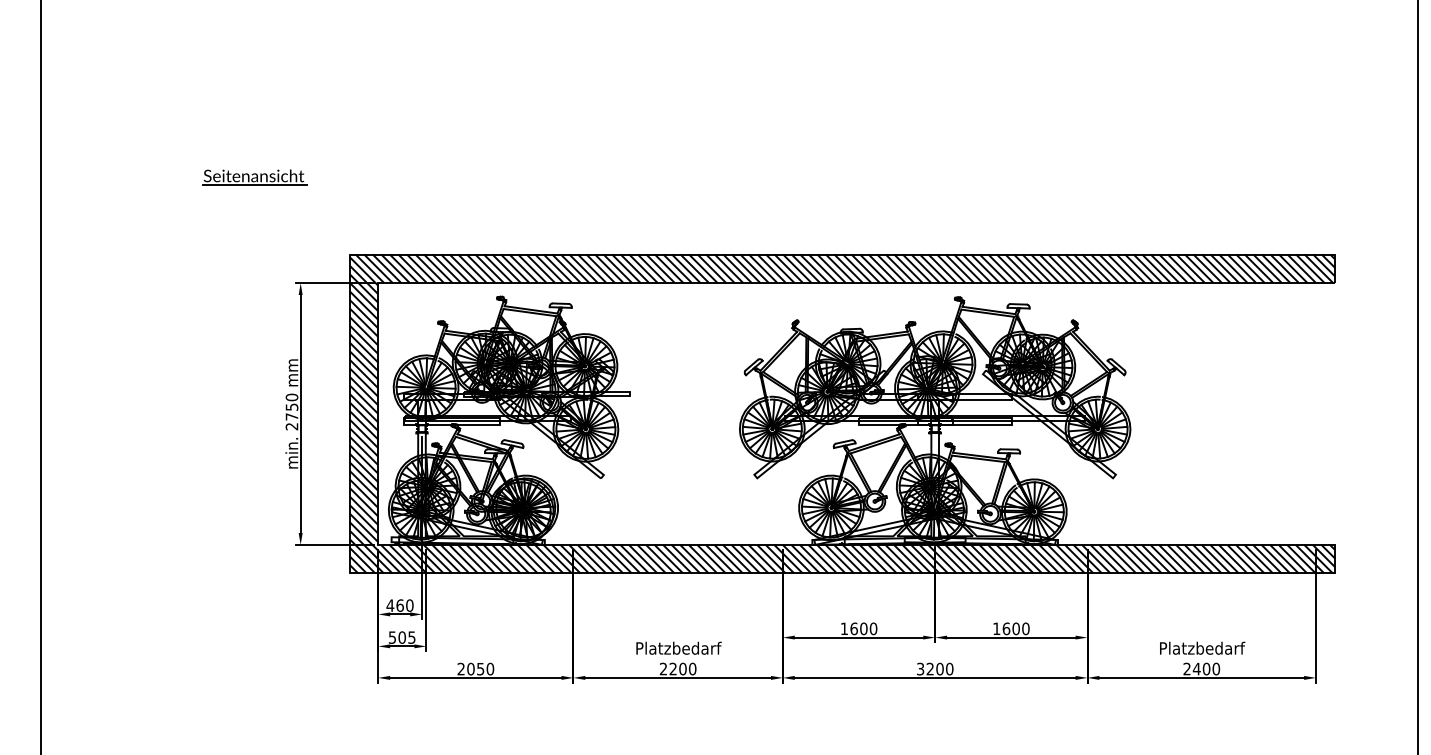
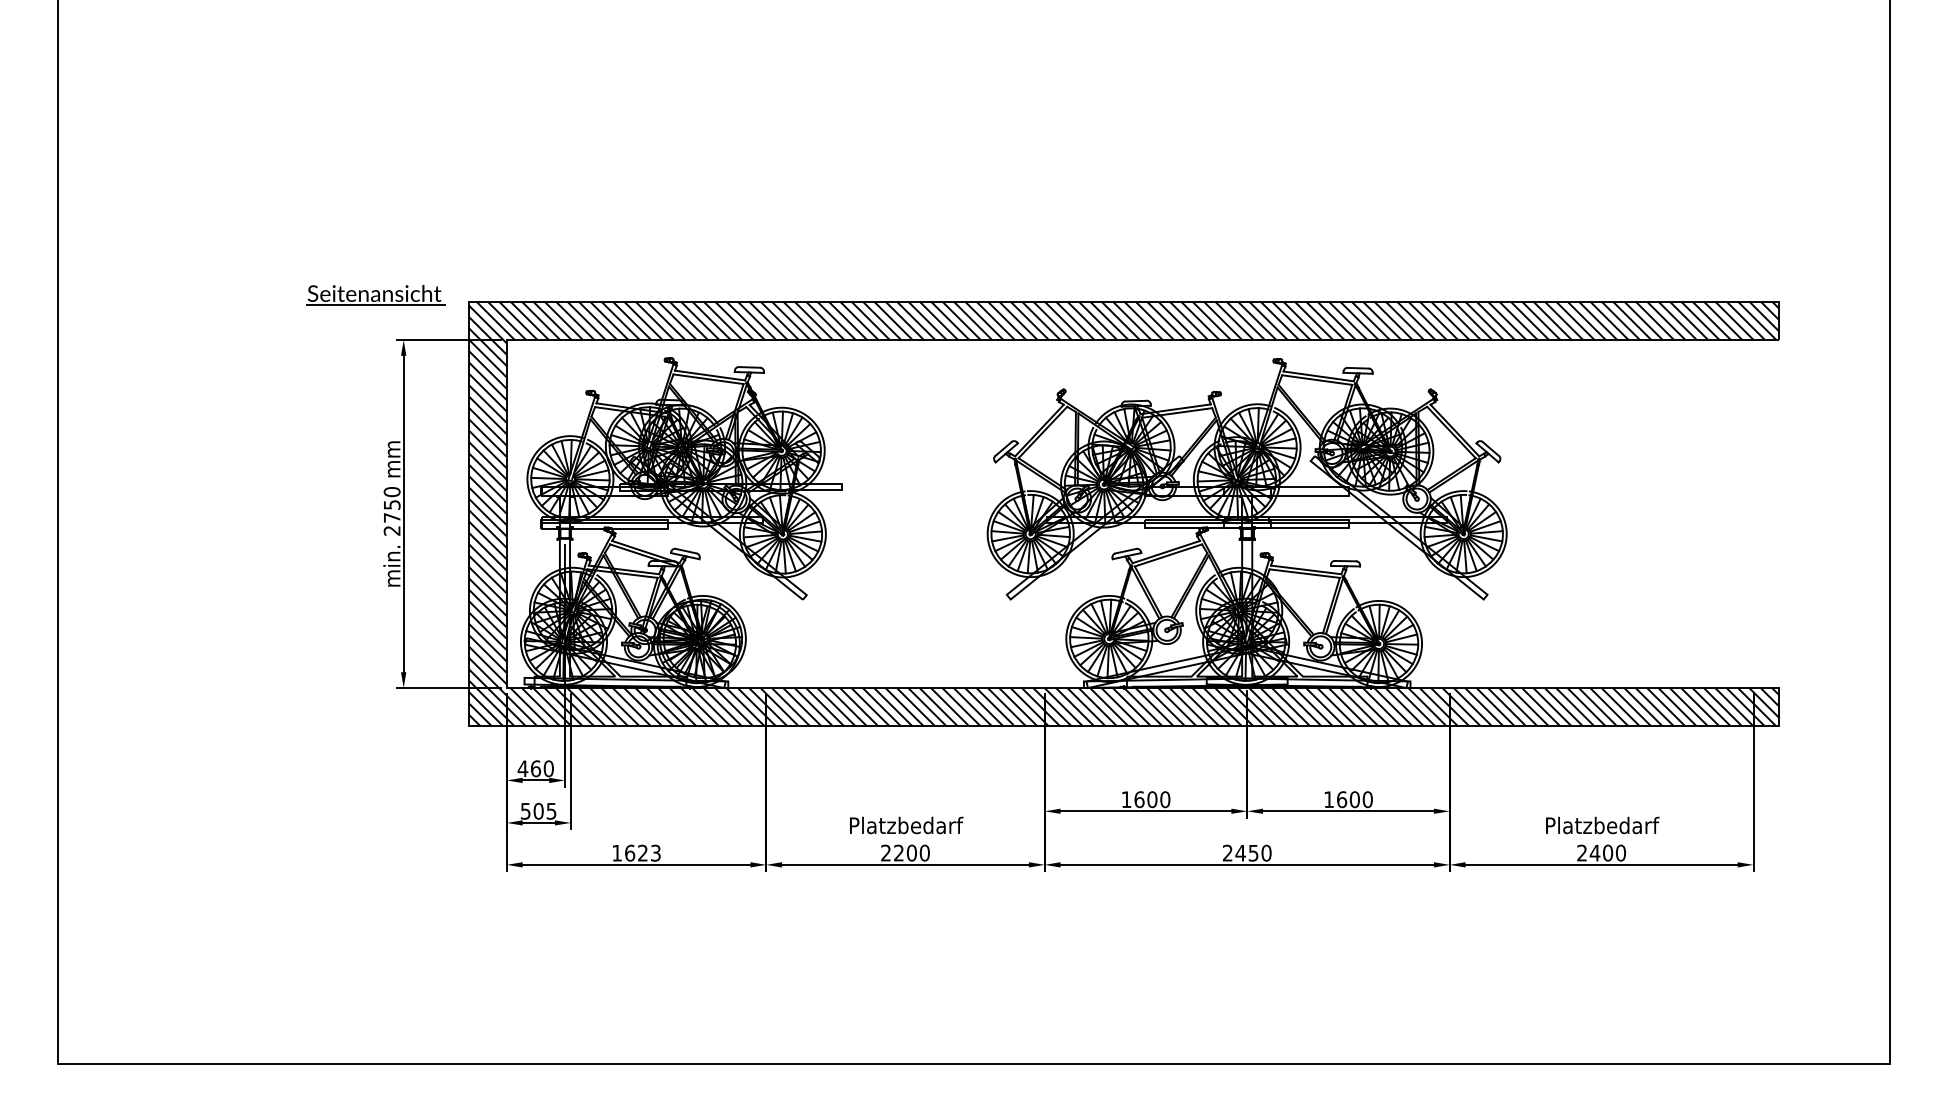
part: (254, 177) -> (375, 295), moved
text: (475, 668) -> (636, 852), 2050 -> 1623
text: (930, 668) -> (1240, 852), 3200 -> 2450

